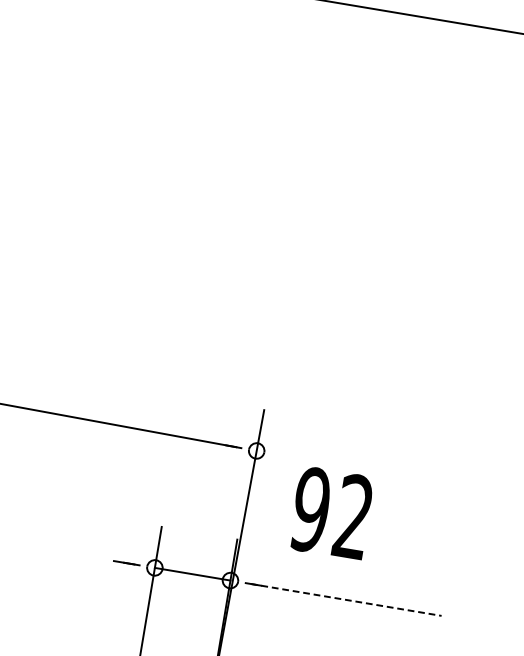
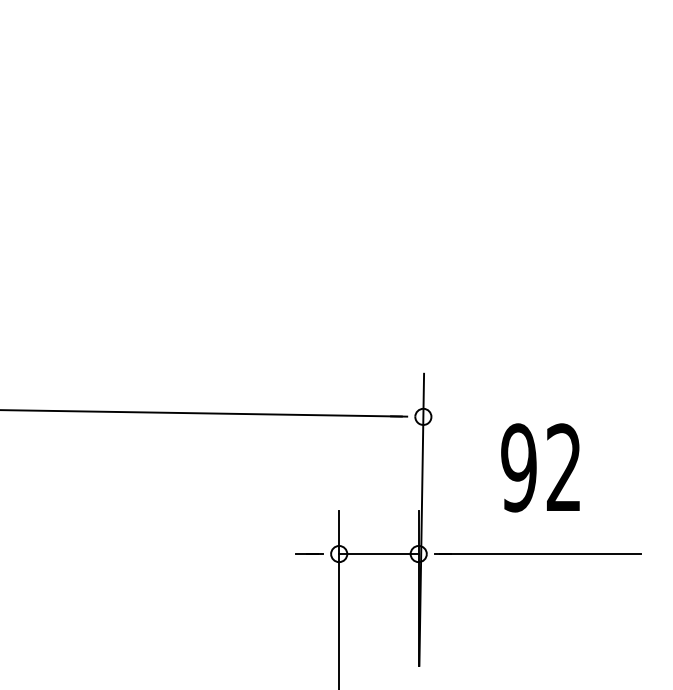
text: (331, 512) -> (540, 467), moved
line: (347, 600) -> (541, 554), dashed -> solid

